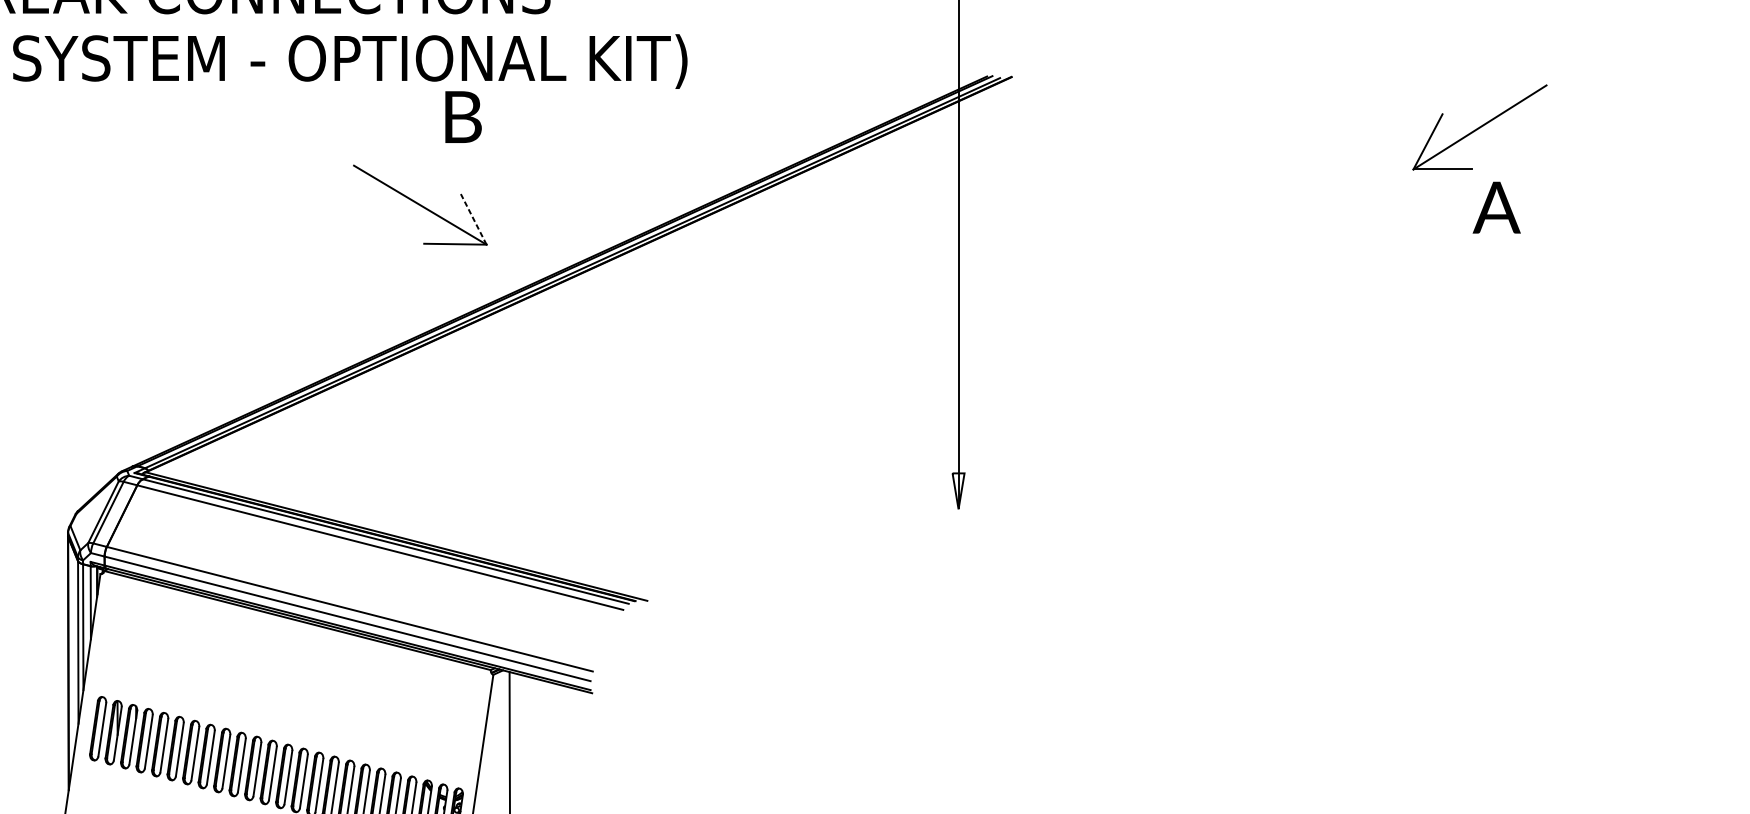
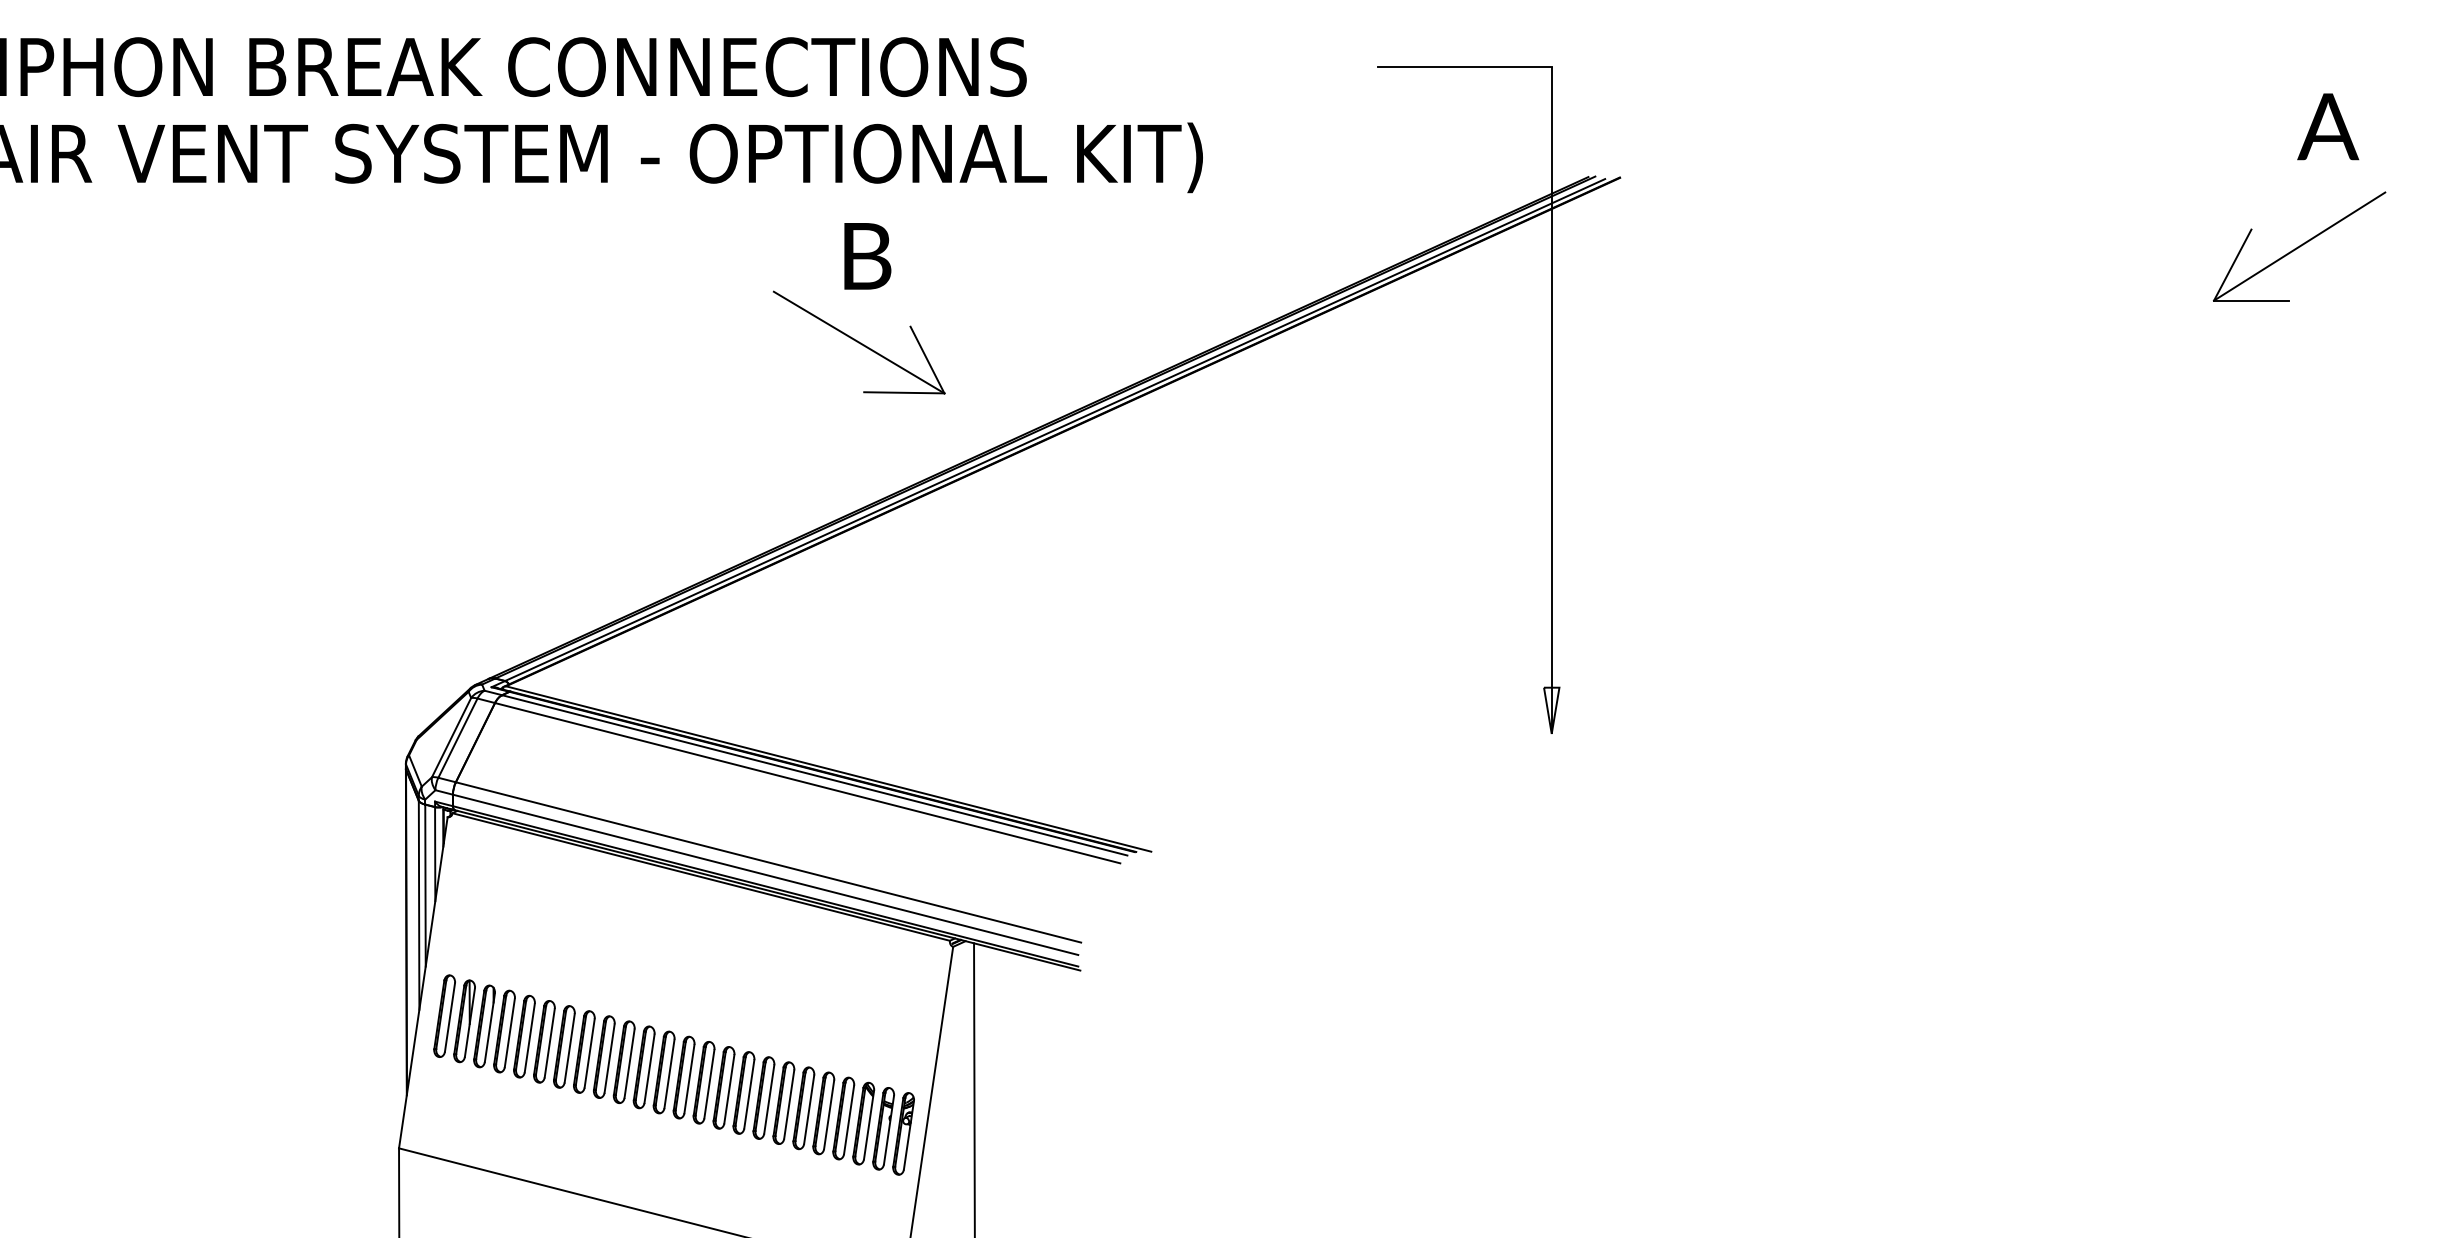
text: (463, 117) -> (867, 256), moved
part: (1479, 127) -> (2299, 246), moved
text: (1496, 207) -> (2328, 126), moved
line: (473, 218) -> (927, 359), dashed -> solid

